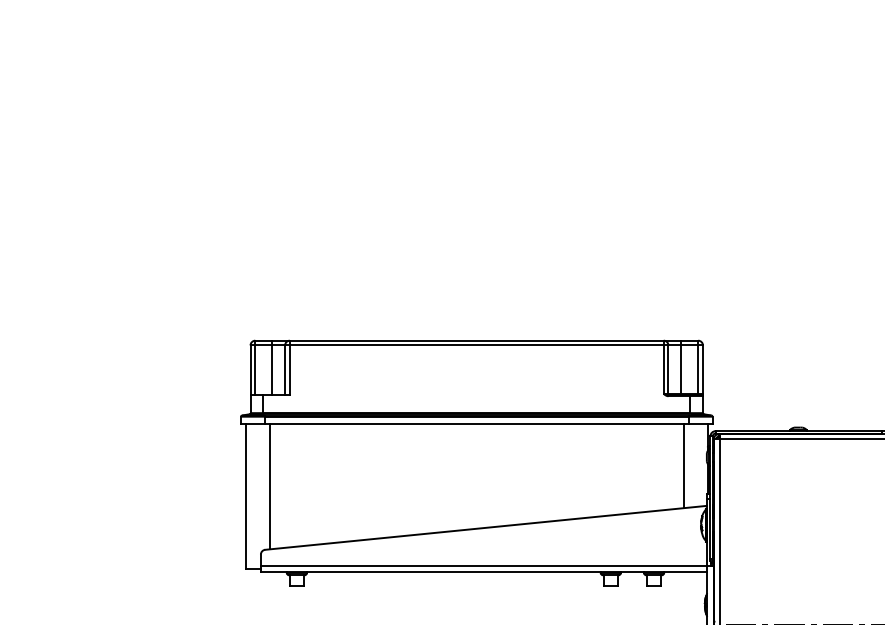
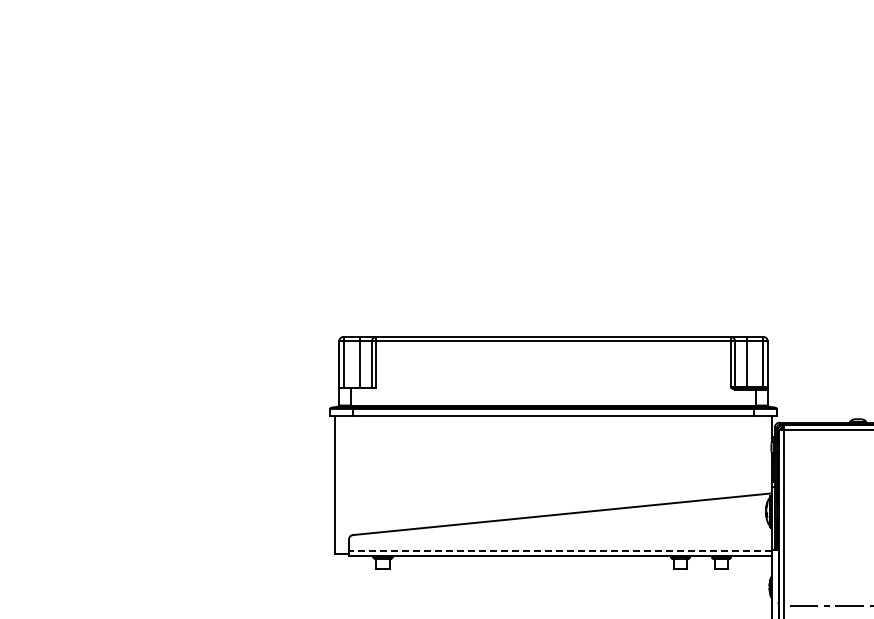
line: (683, 465) -> (749, 455), removed
line: (269, 485) -> (357, 474), removed
line: (483, 566) -> (559, 550), solid -> dashed

